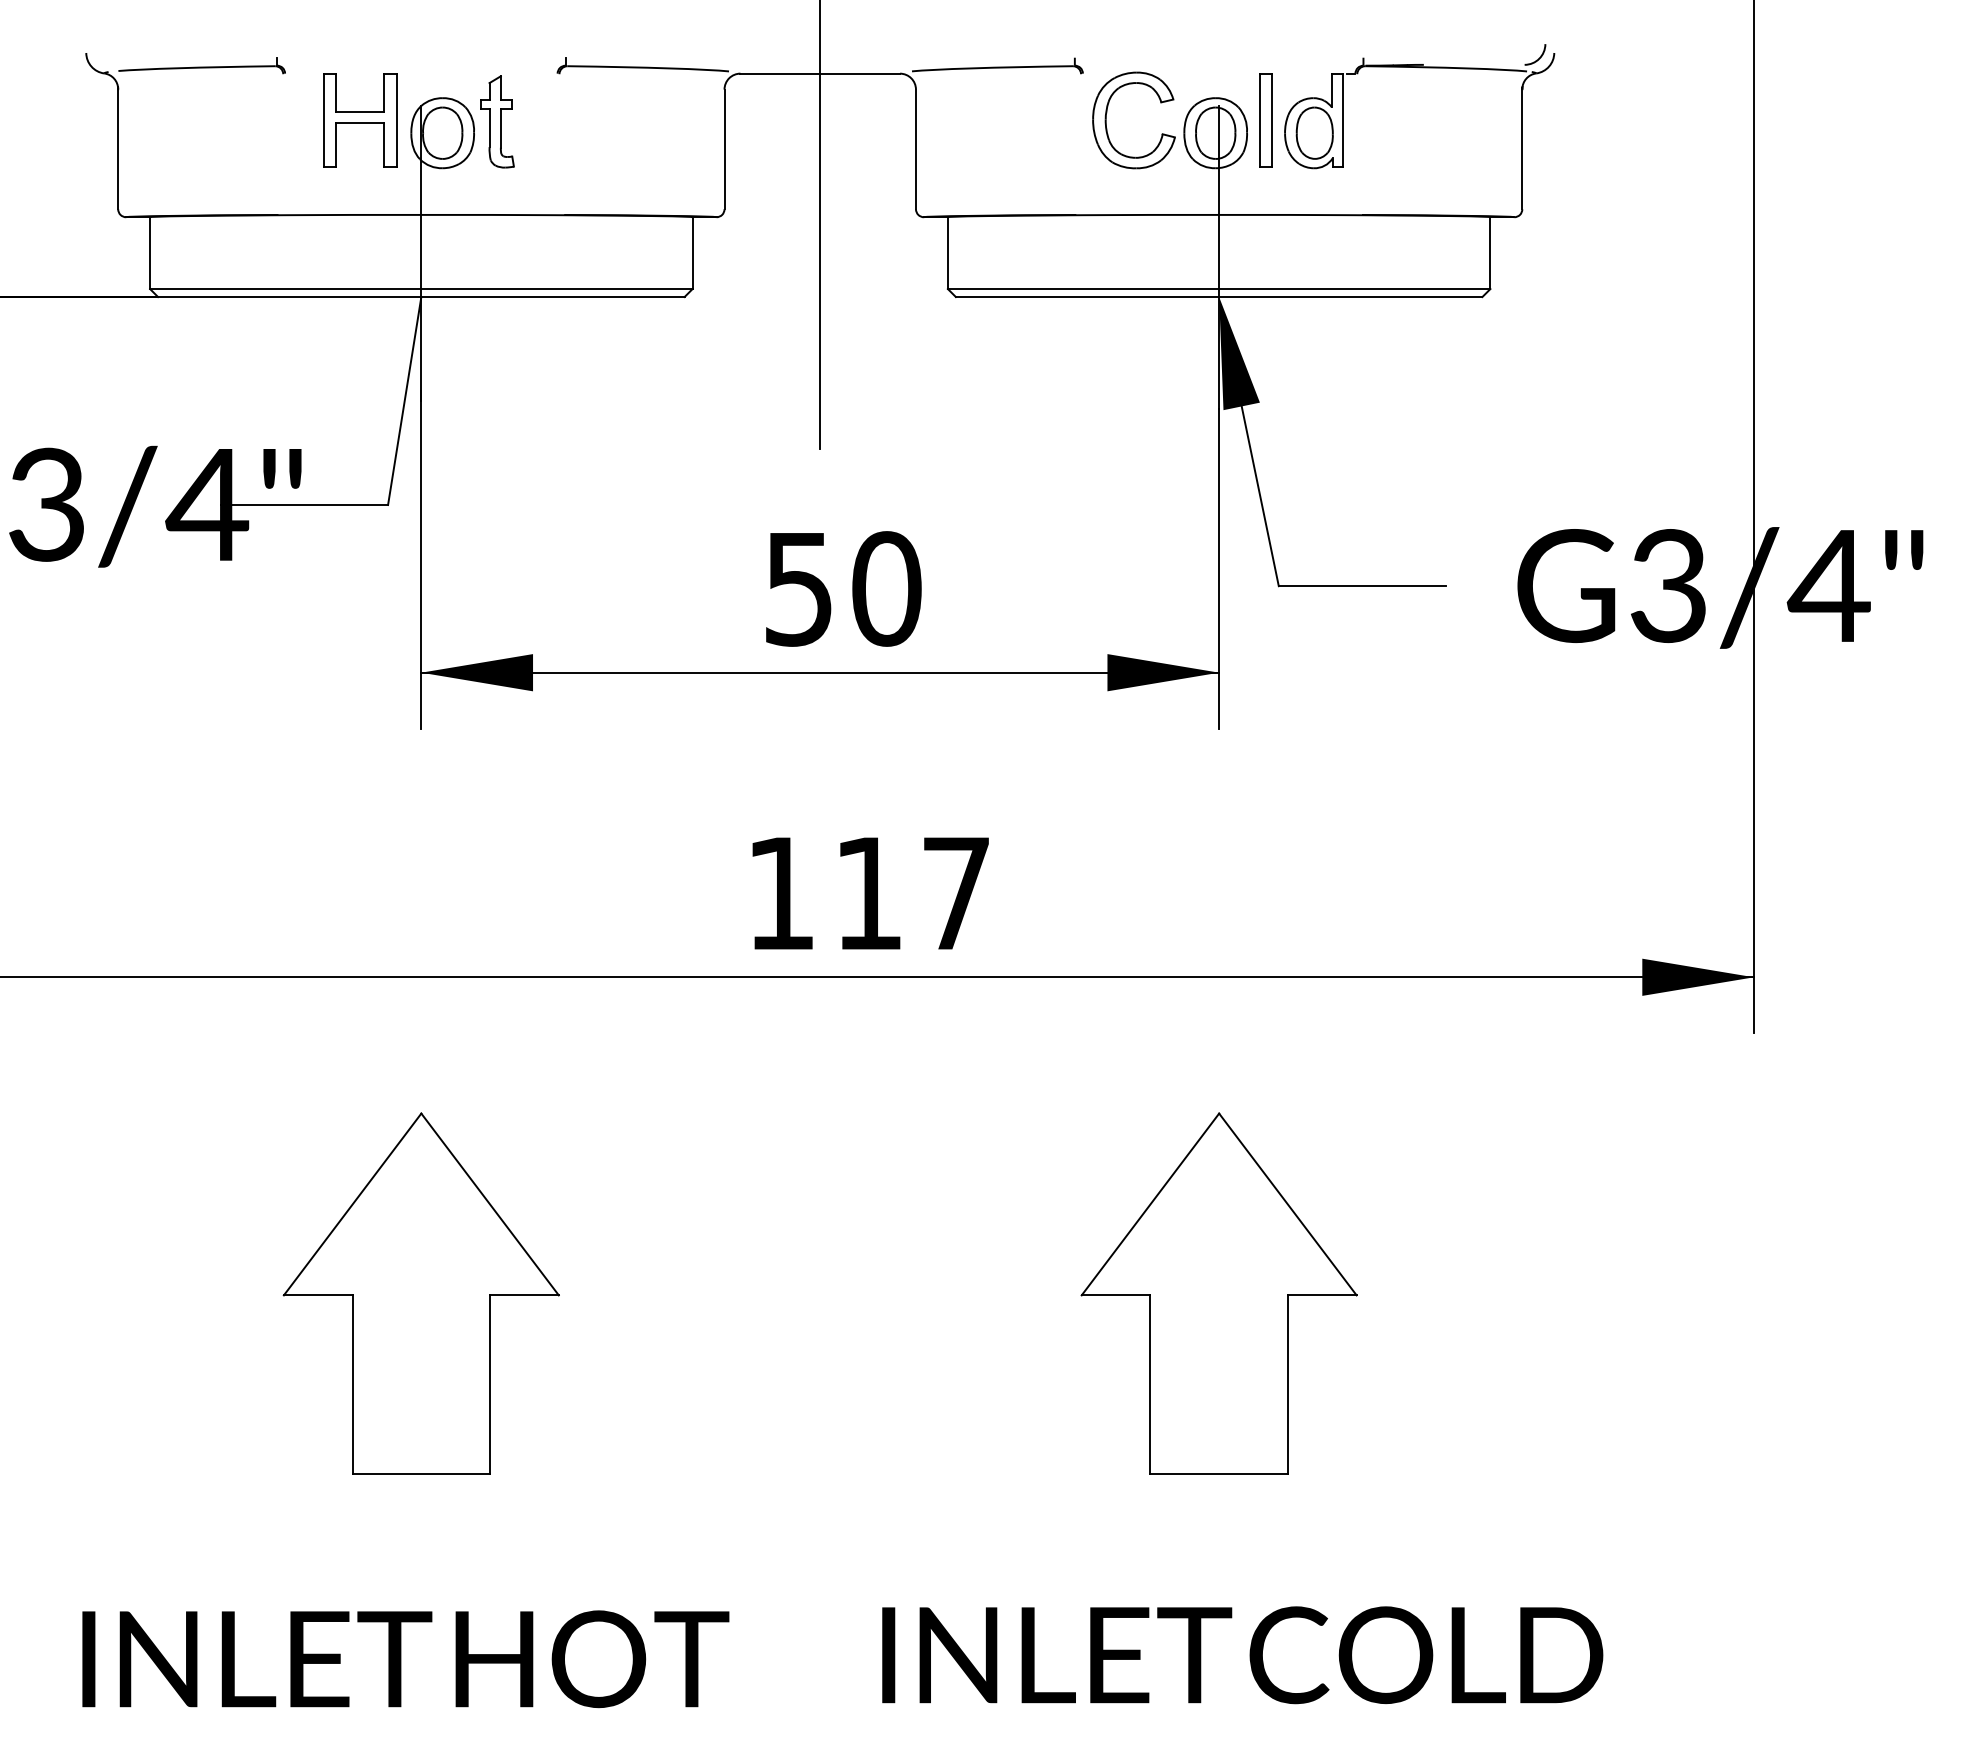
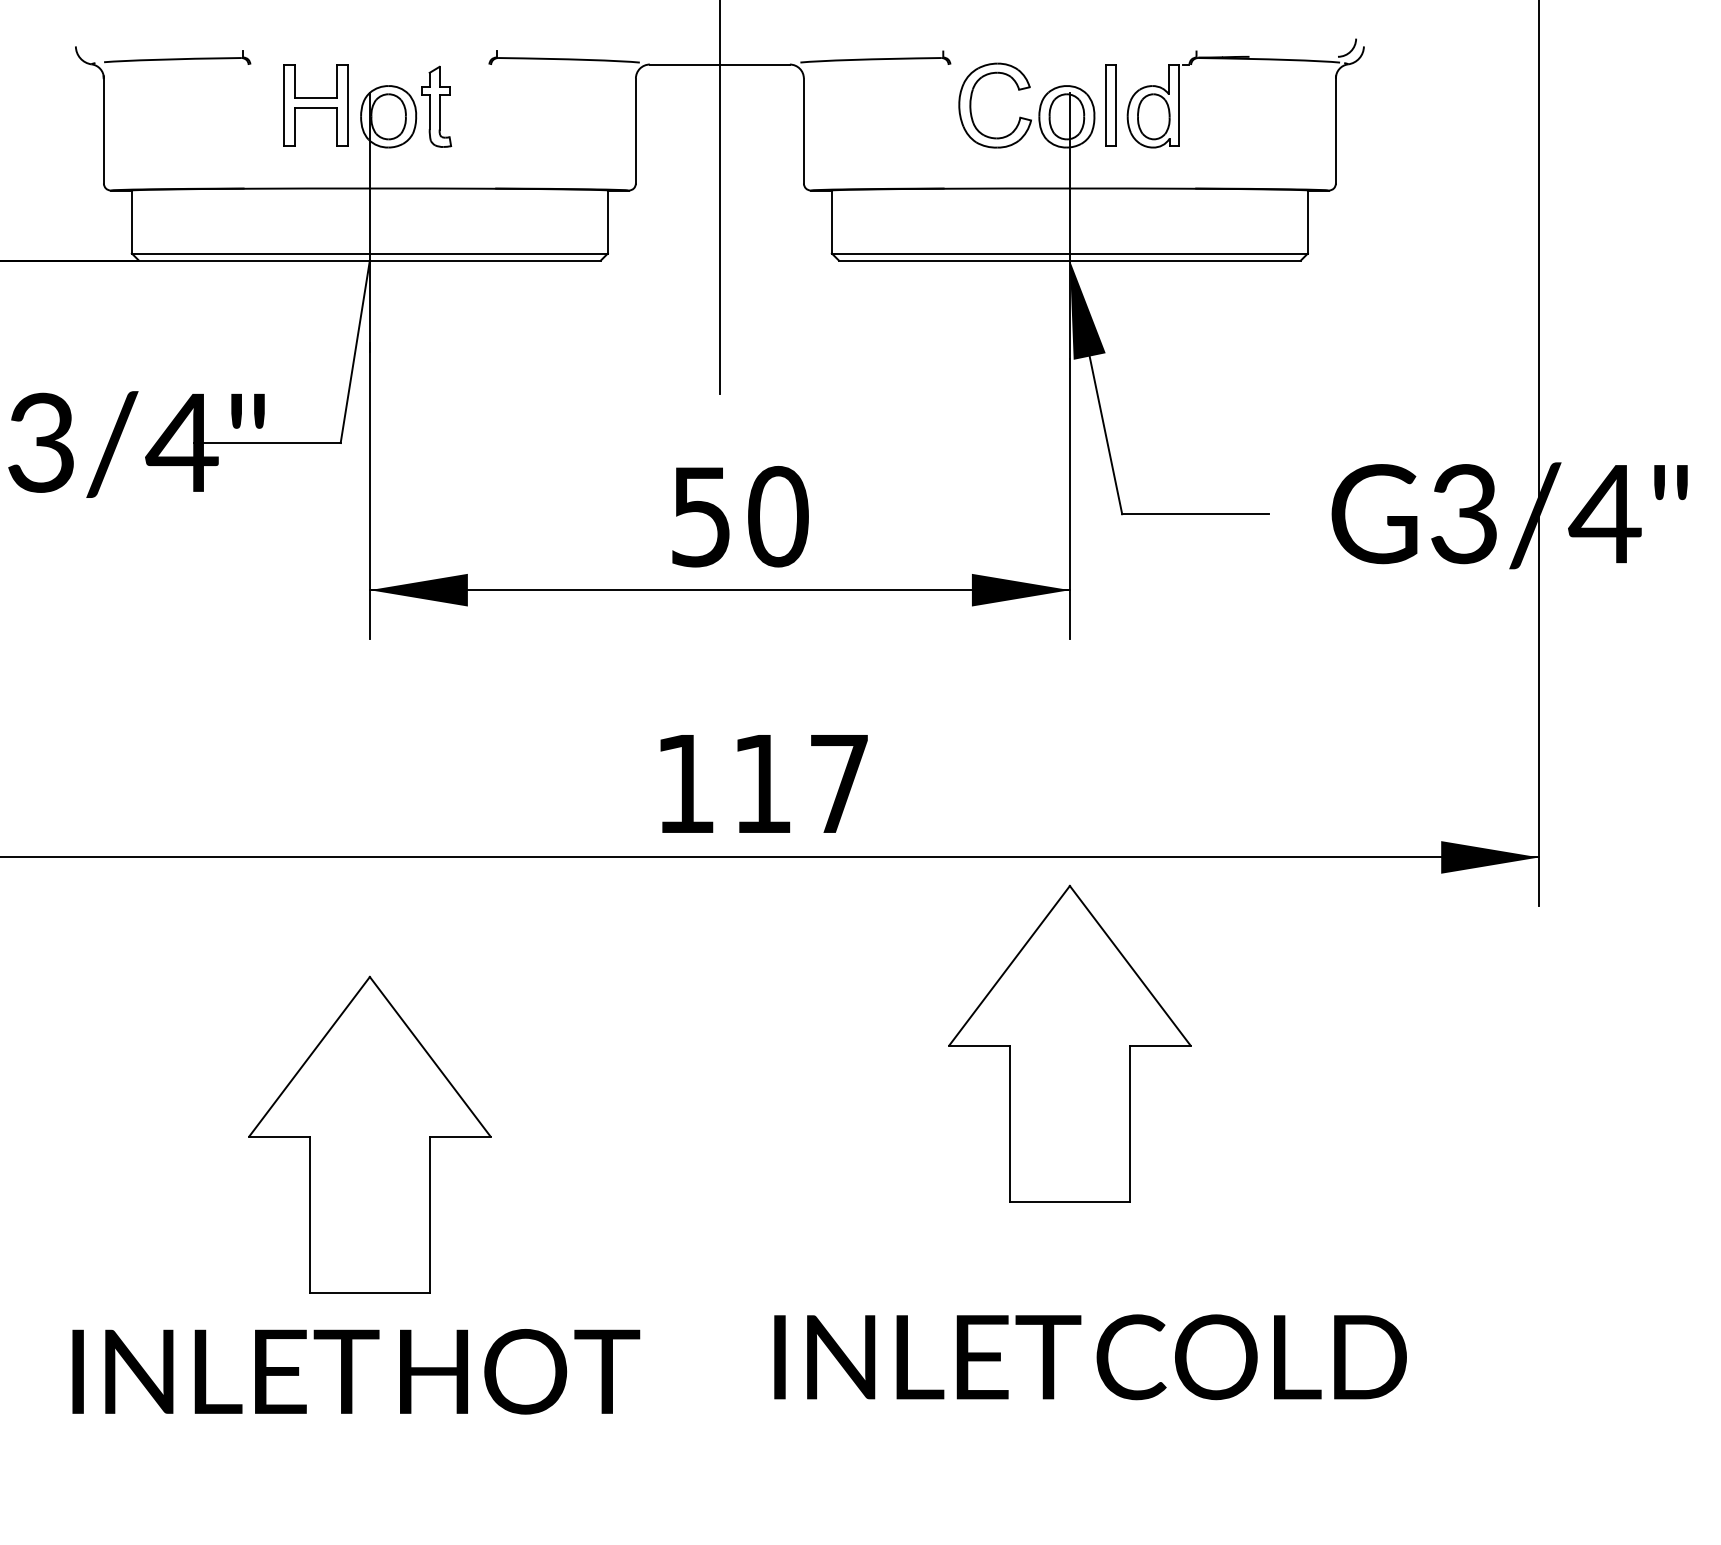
part: (1218, 1293) -> (1069, 1043), moved
text: (1242, 1655) -> (1090, 1357), moved
text: (406, 1658) -> (356, 1371), moved

